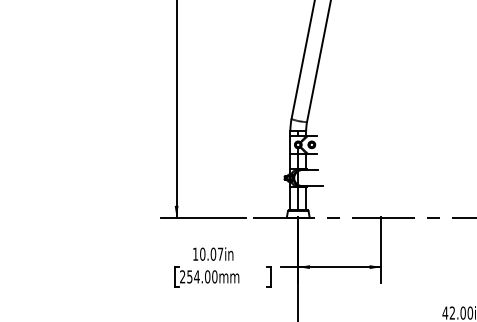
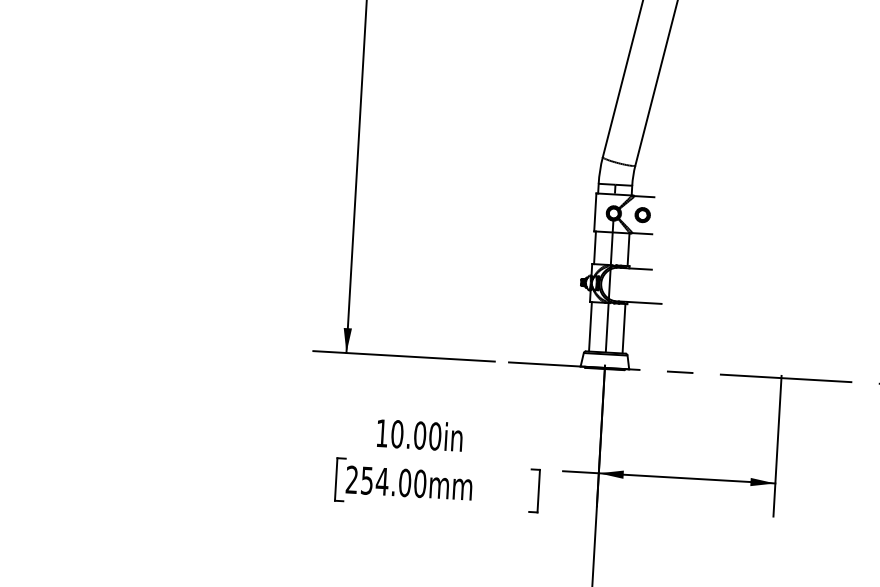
text: (220, 253) -> (435, 434), 10.07in -> 10.00in

